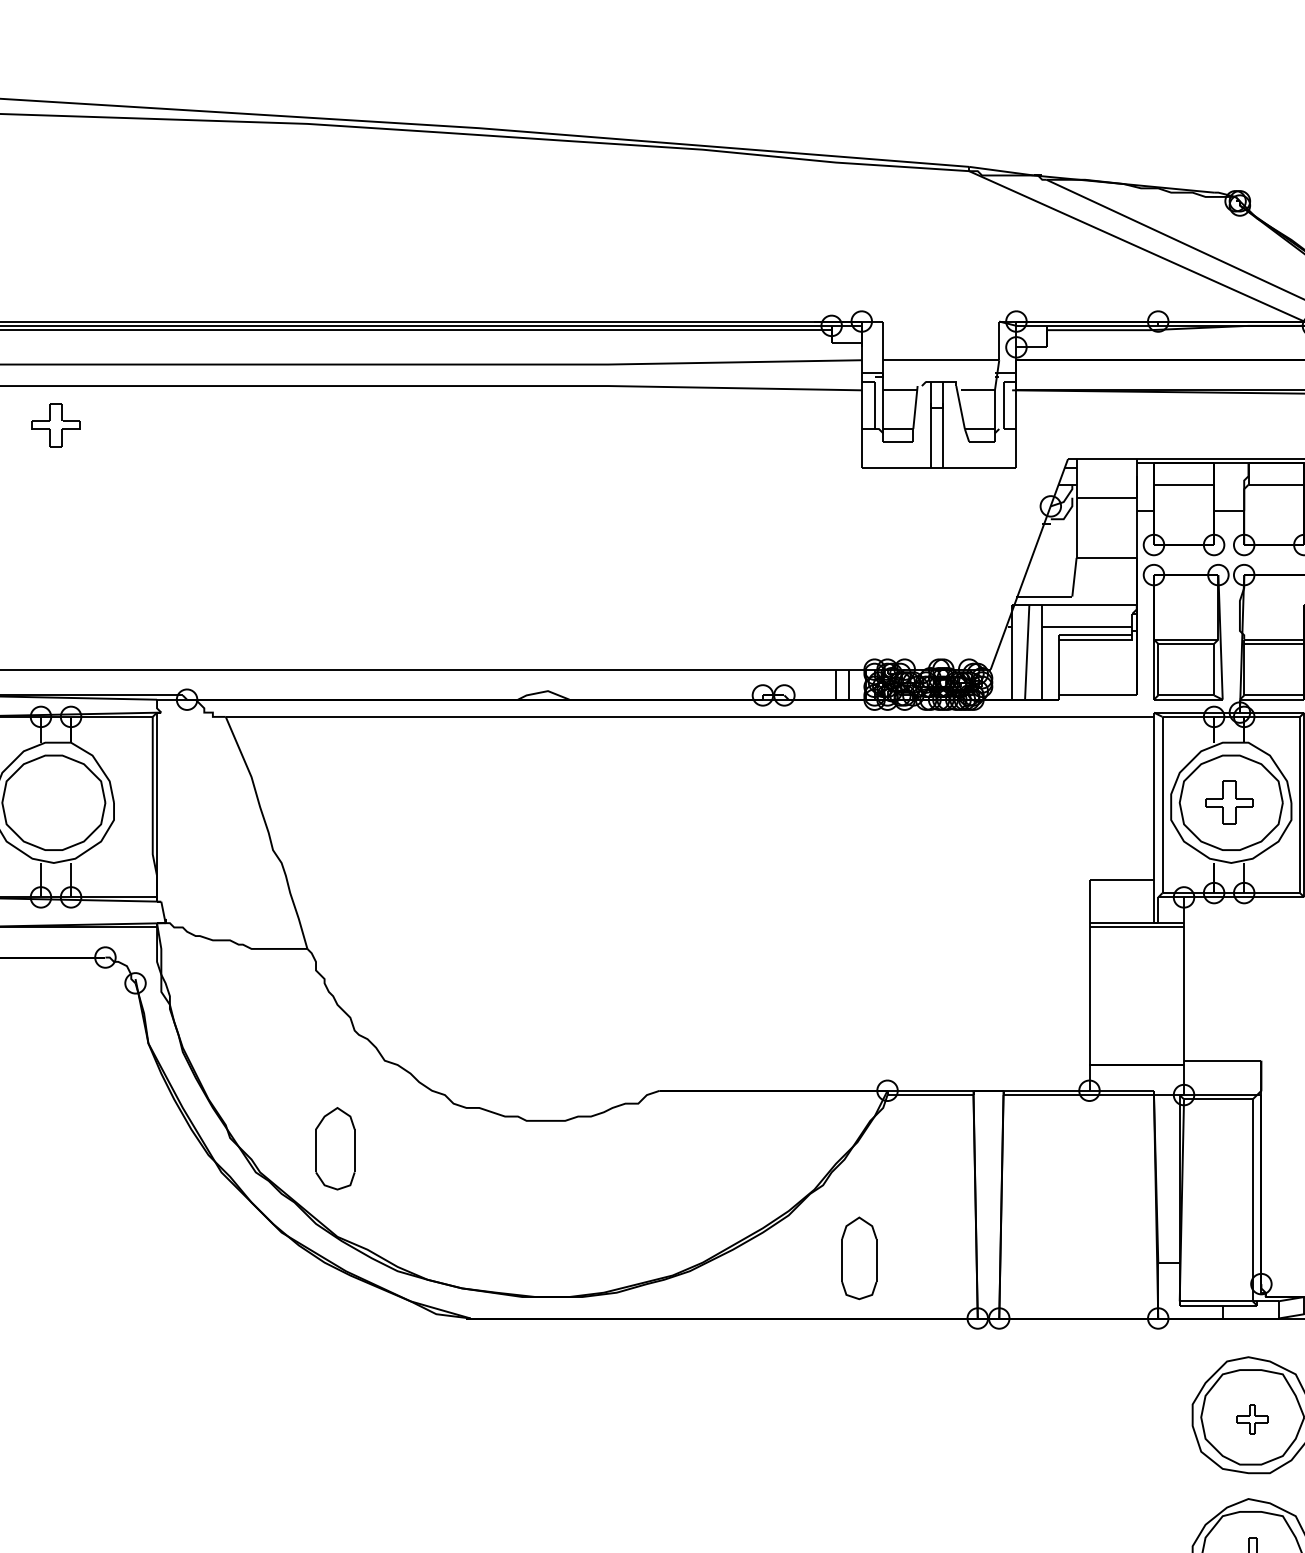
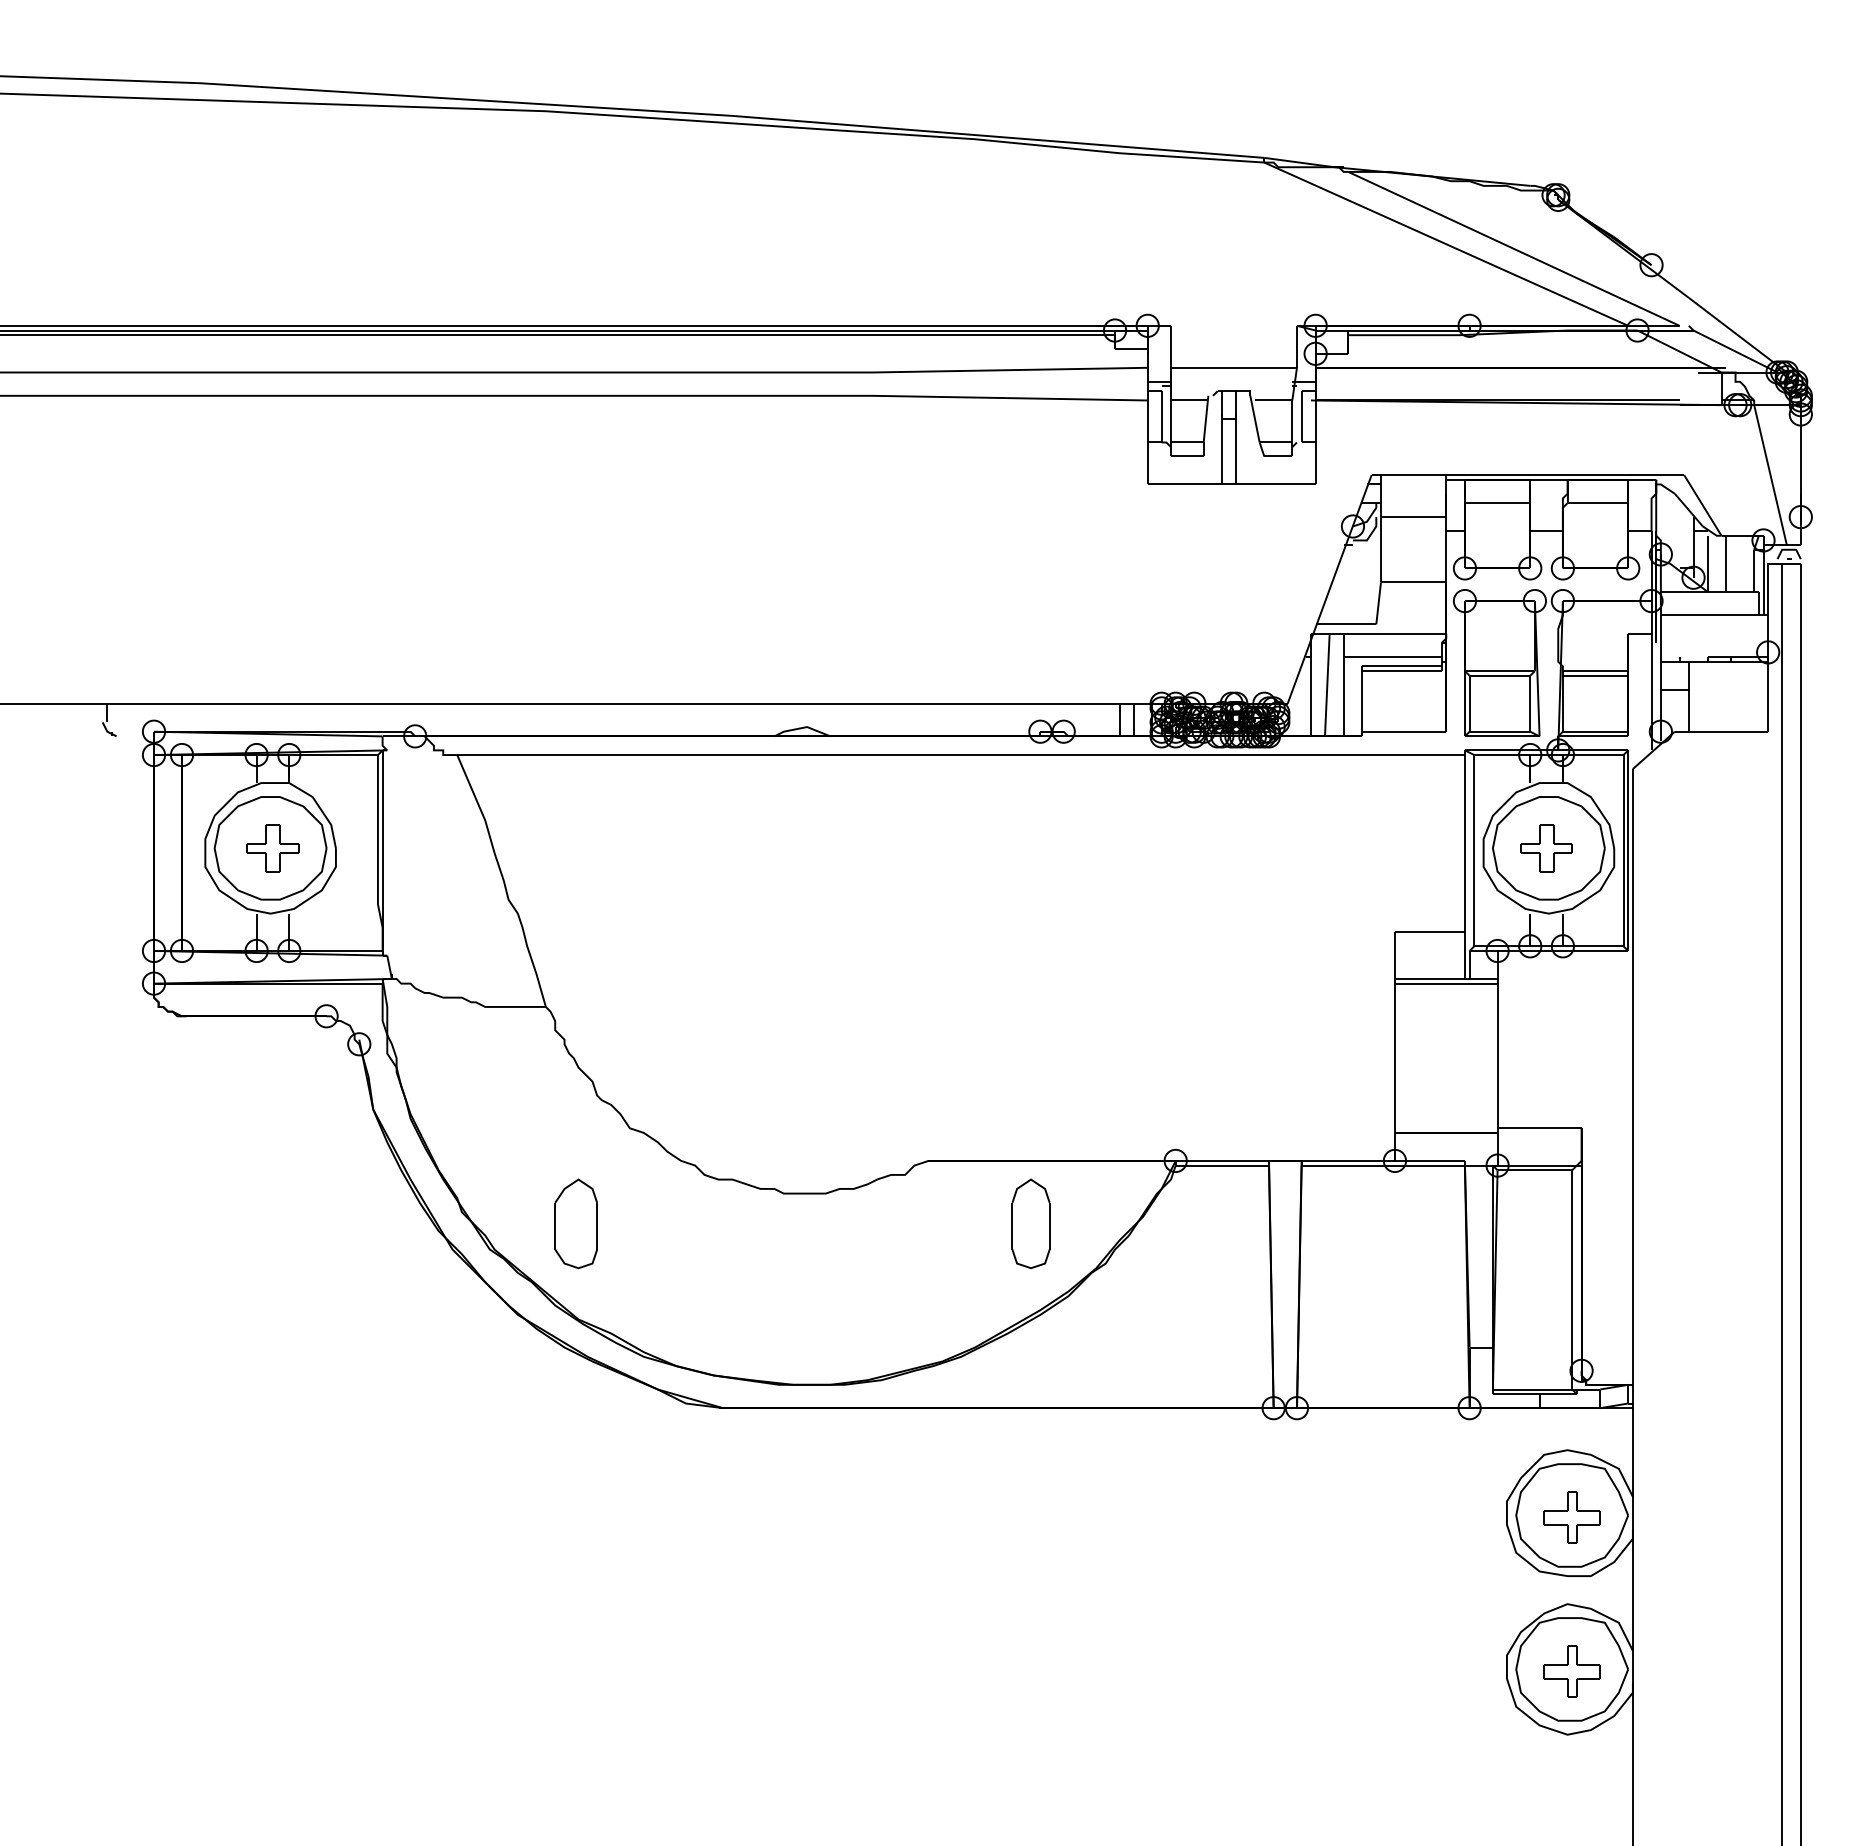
part: (55, 425) -> (272, 848), moved
part: (858, 1258) -> (1030, 1223), moved
part: (1252, 1419) -> (1571, 1517), size x1.67

